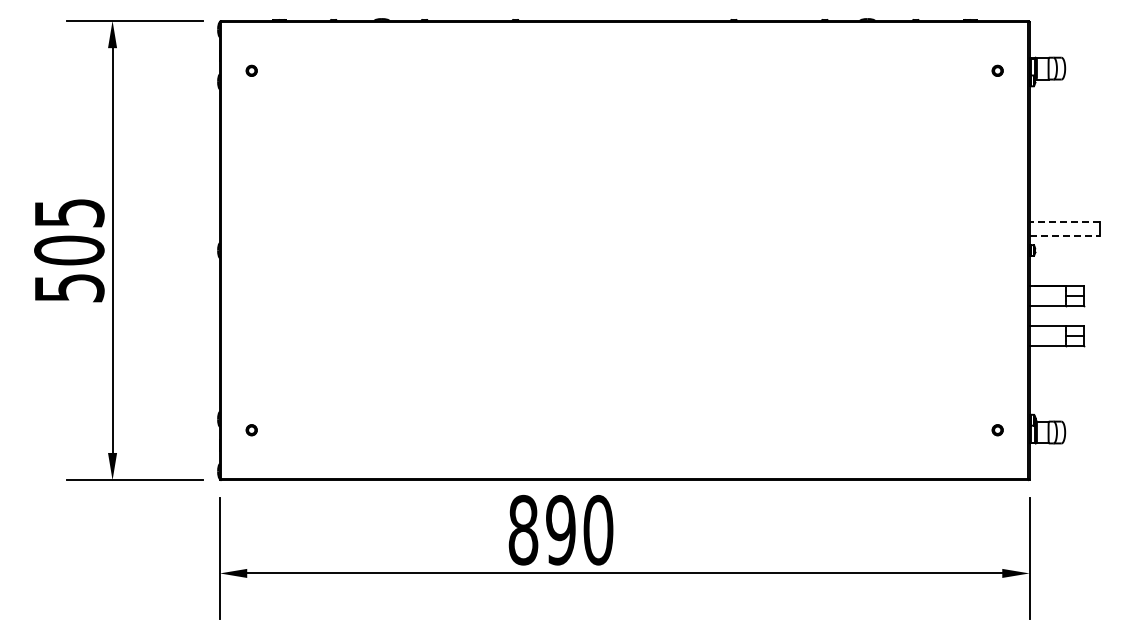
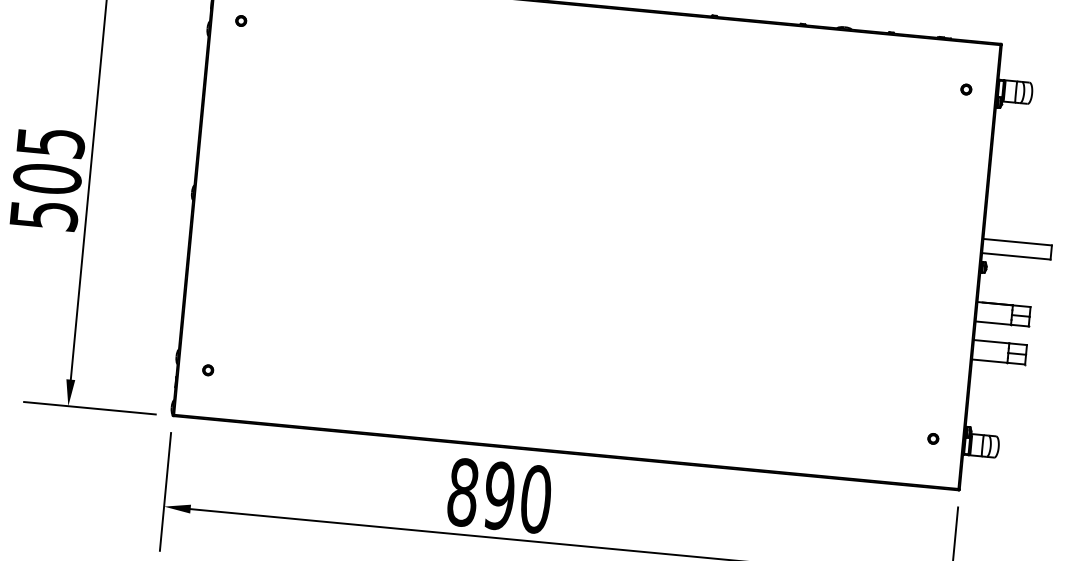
line: (1064, 221) -> (1017, 242), dashed -> solid
line: (1065, 236) -> (1017, 256), dashed -> solid

